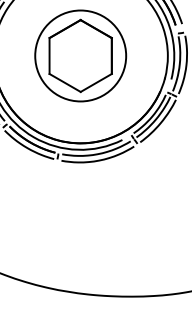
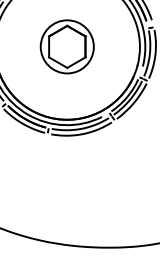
part: (80, 55) -> (67, 46), size x0.7

